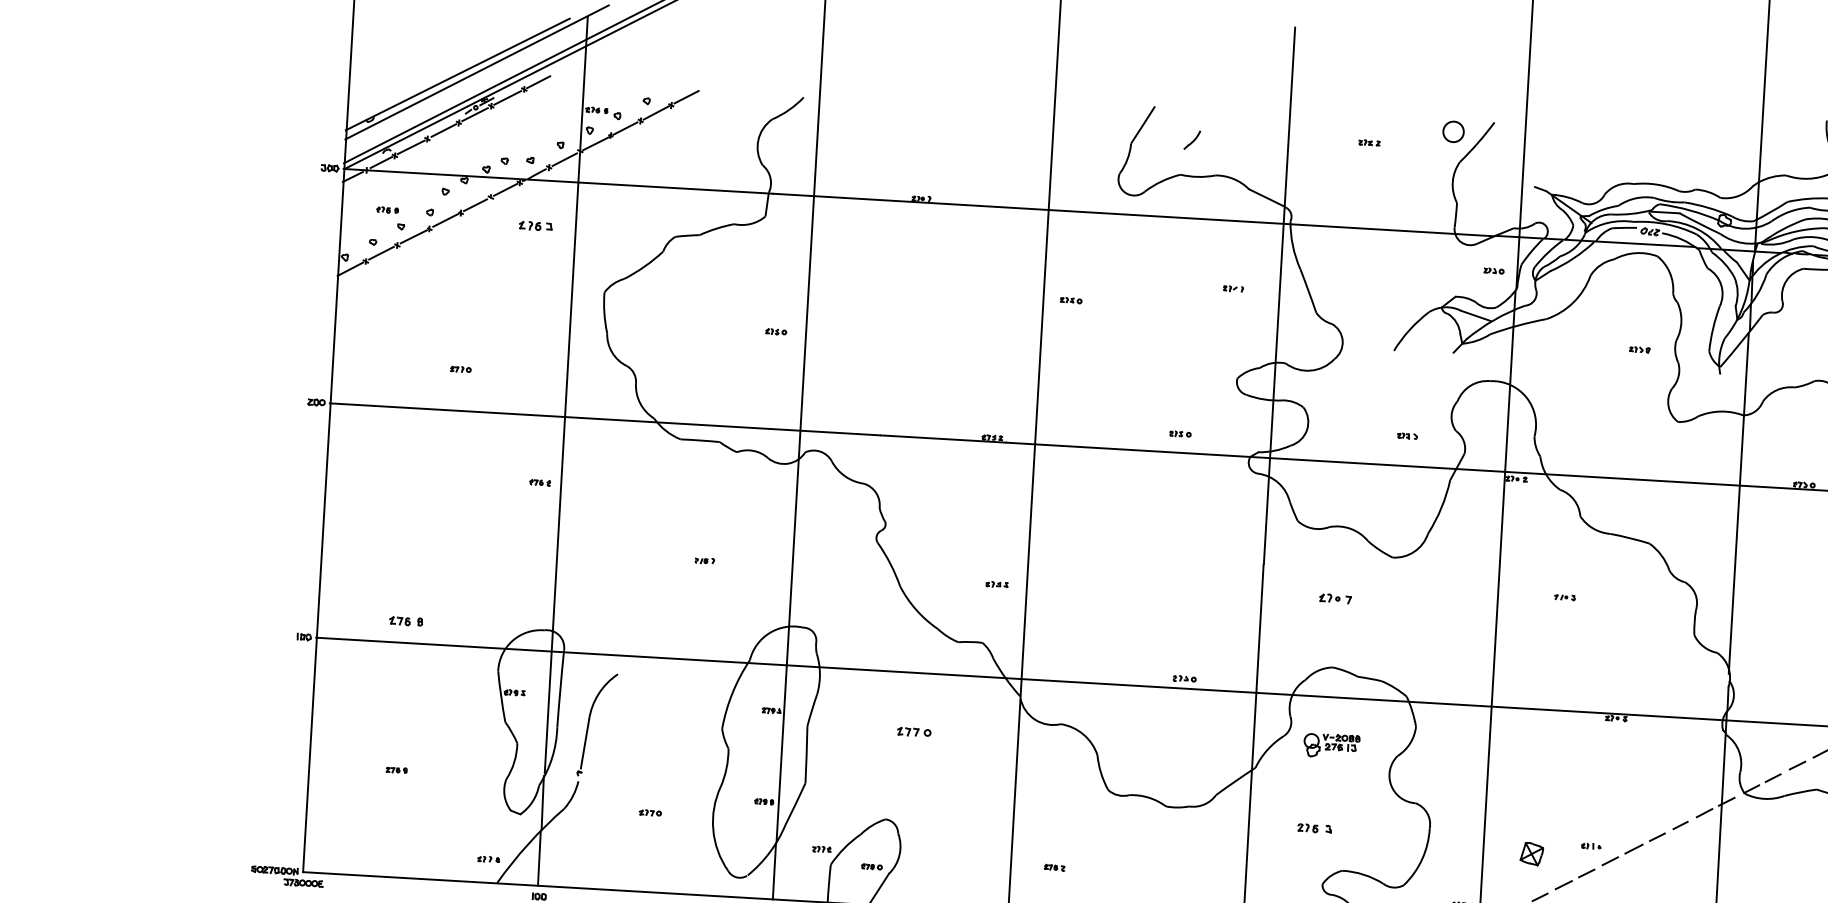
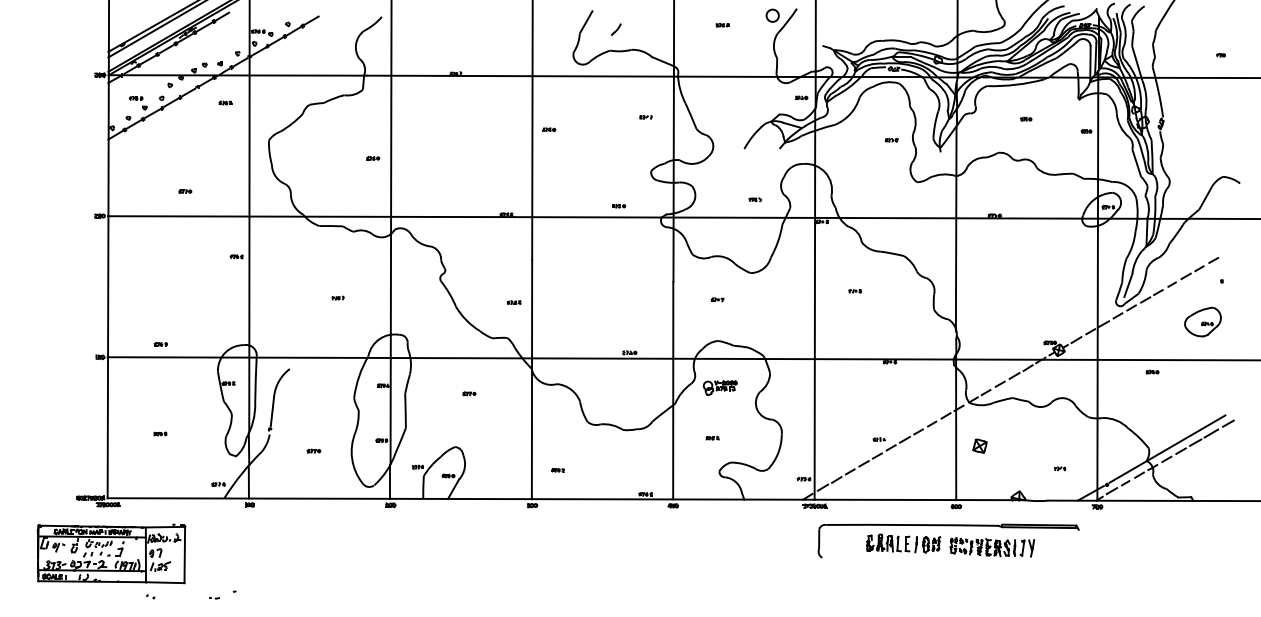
part: (535, 225) -> (225, 102), size x0.62
part: (1335, 598) -> (717, 299), size x0.62
part: (405, 621) -> (160, 344), size x0.62
part: (914, 731) -> (469, 393), size x0.62
part: (1314, 829) -> (712, 438), size x0.62
part: (1531, 852) -> (979, 445), moved

